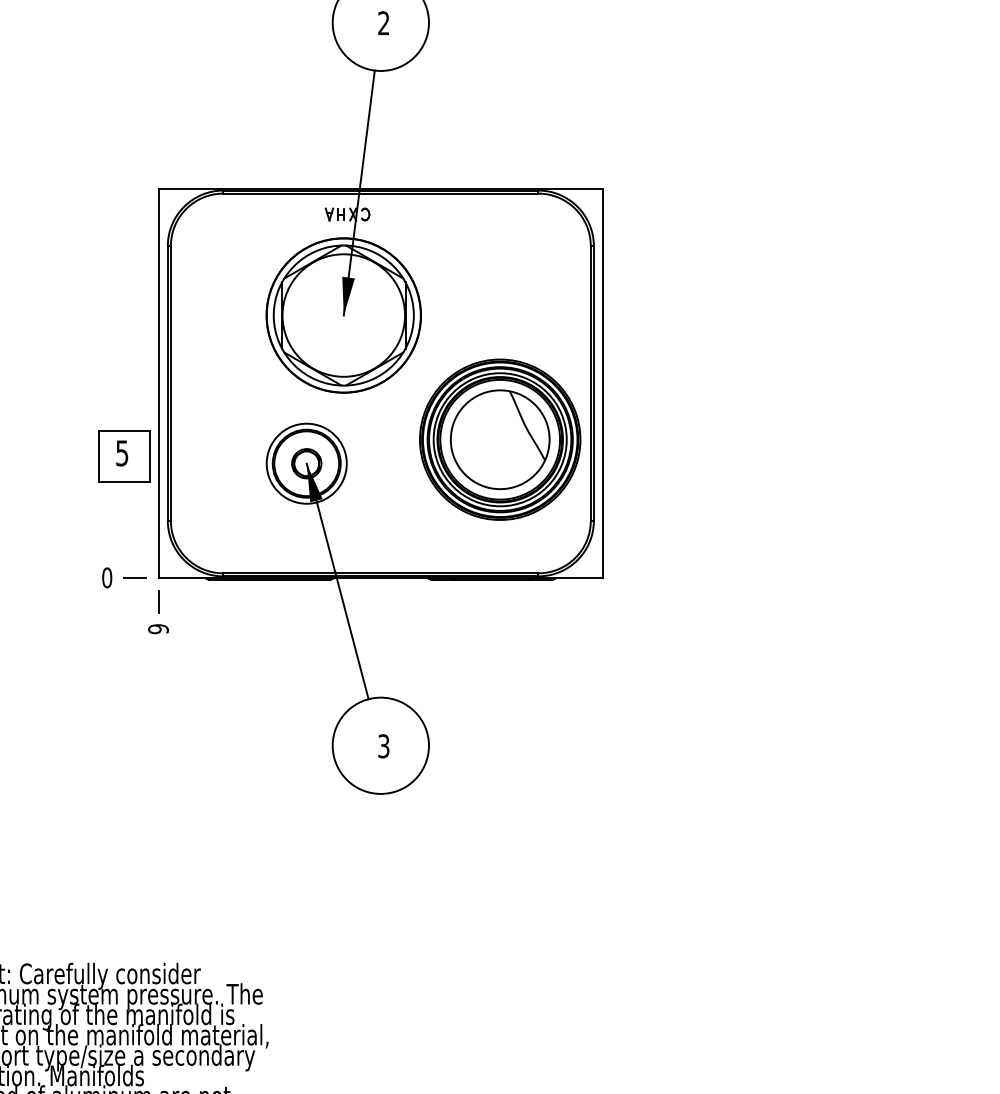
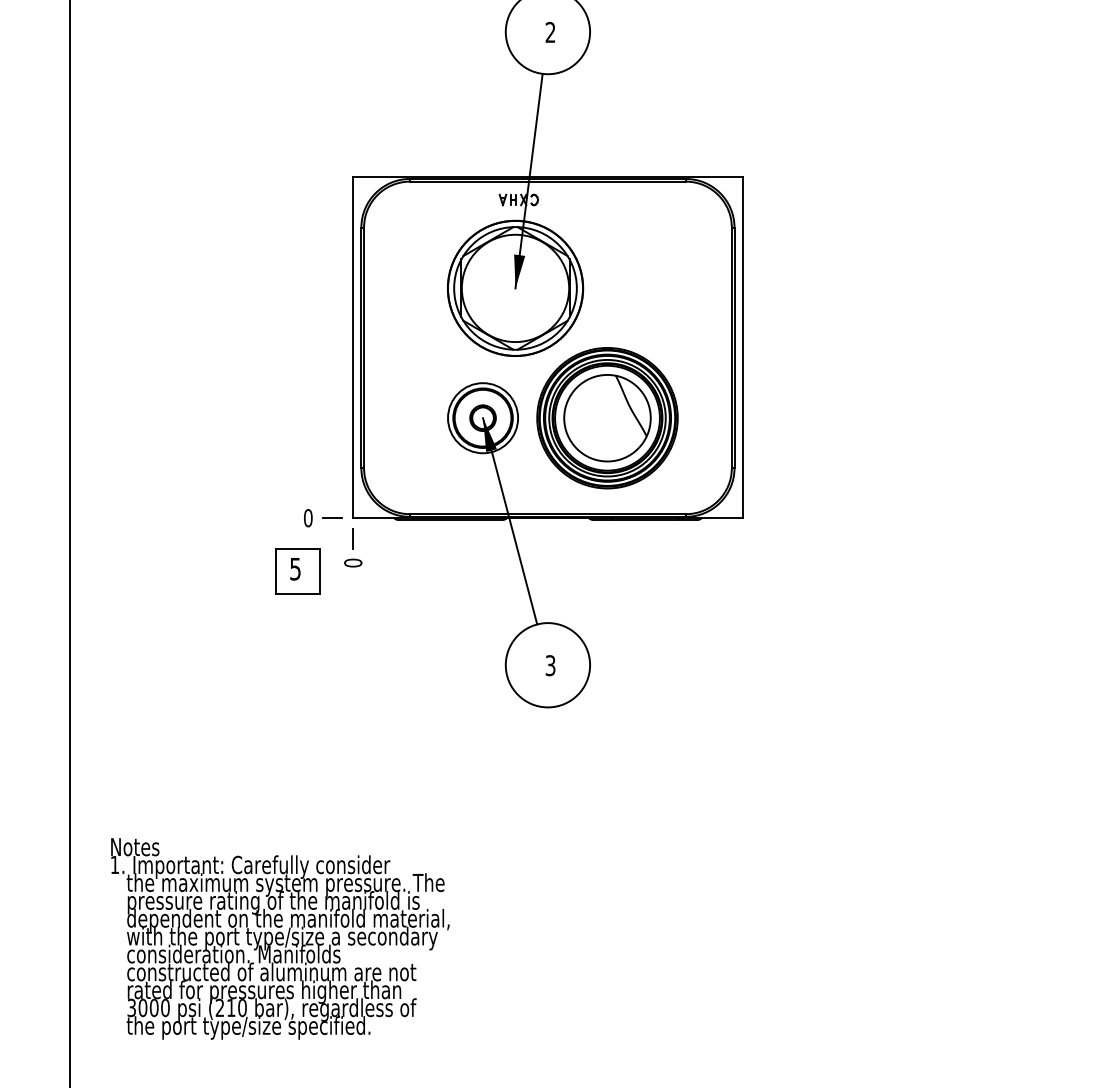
part: (500, 440) -> (607, 418), moved
part: (124, 456) -> (297, 571), moved
text: (158, 628) -> (353, 562), 9 -> 0

